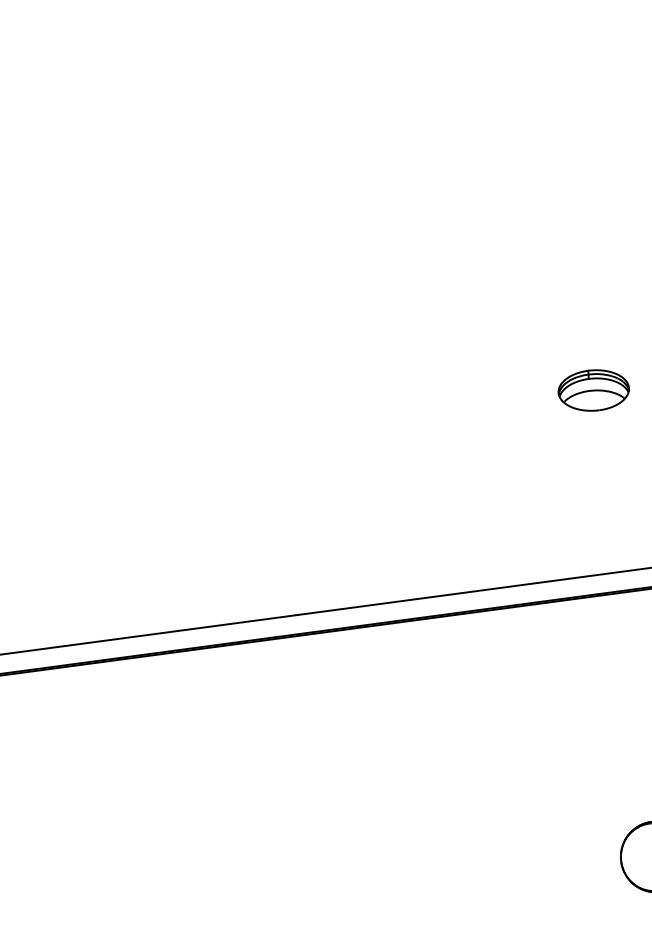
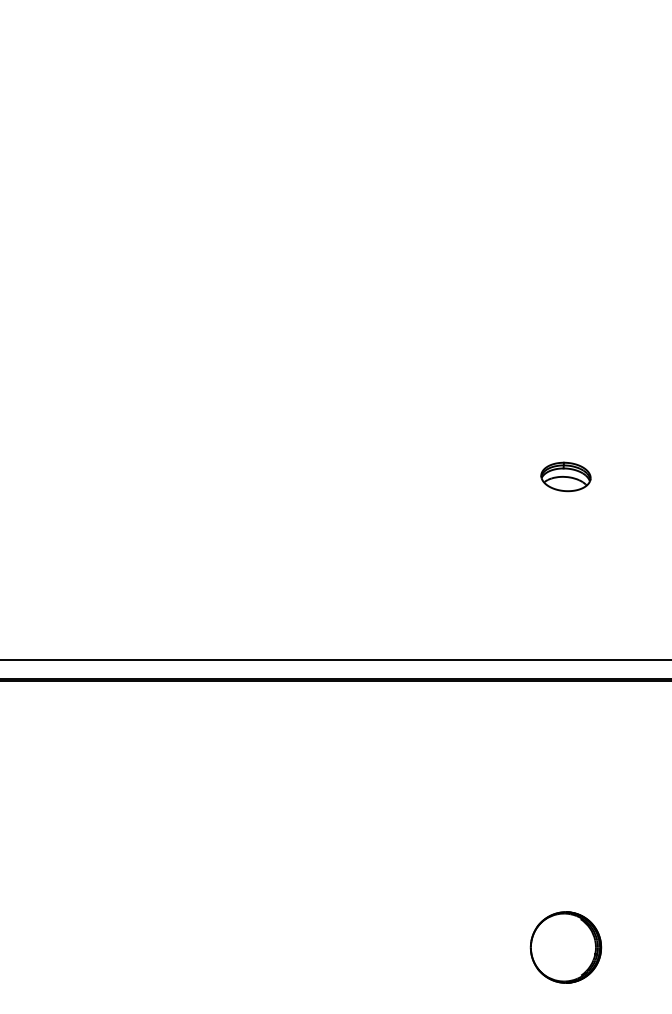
part: (593, 390) -> (565, 476), size x0.7

